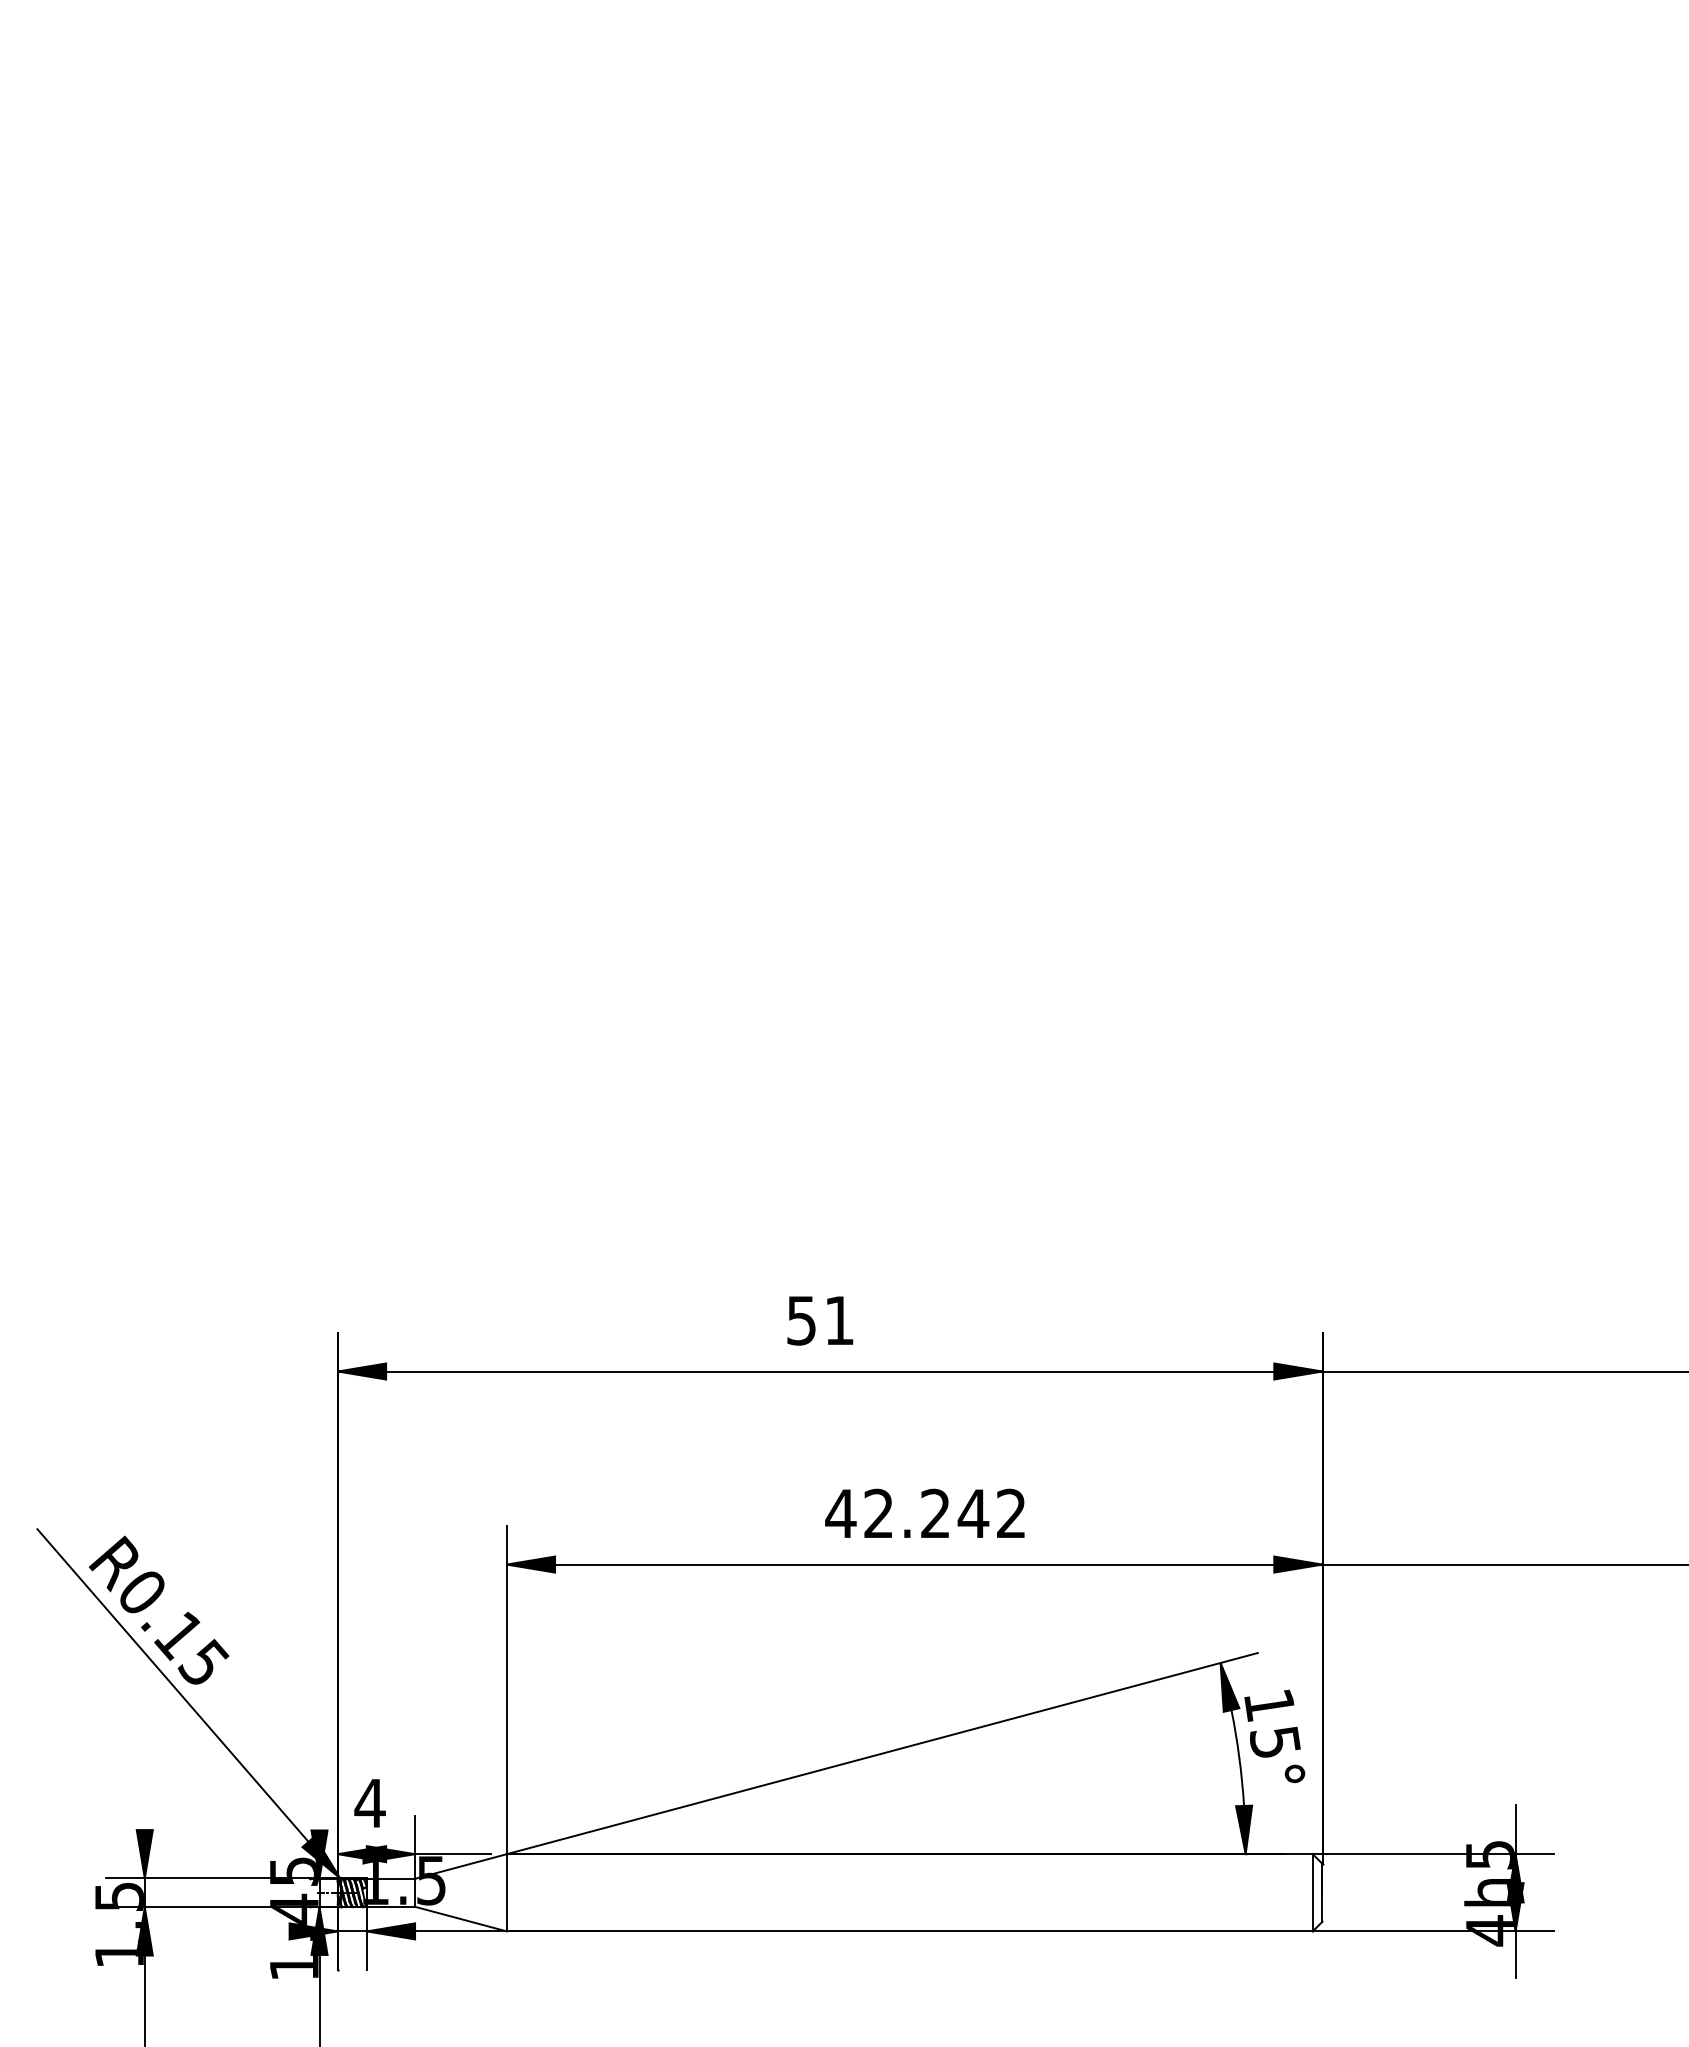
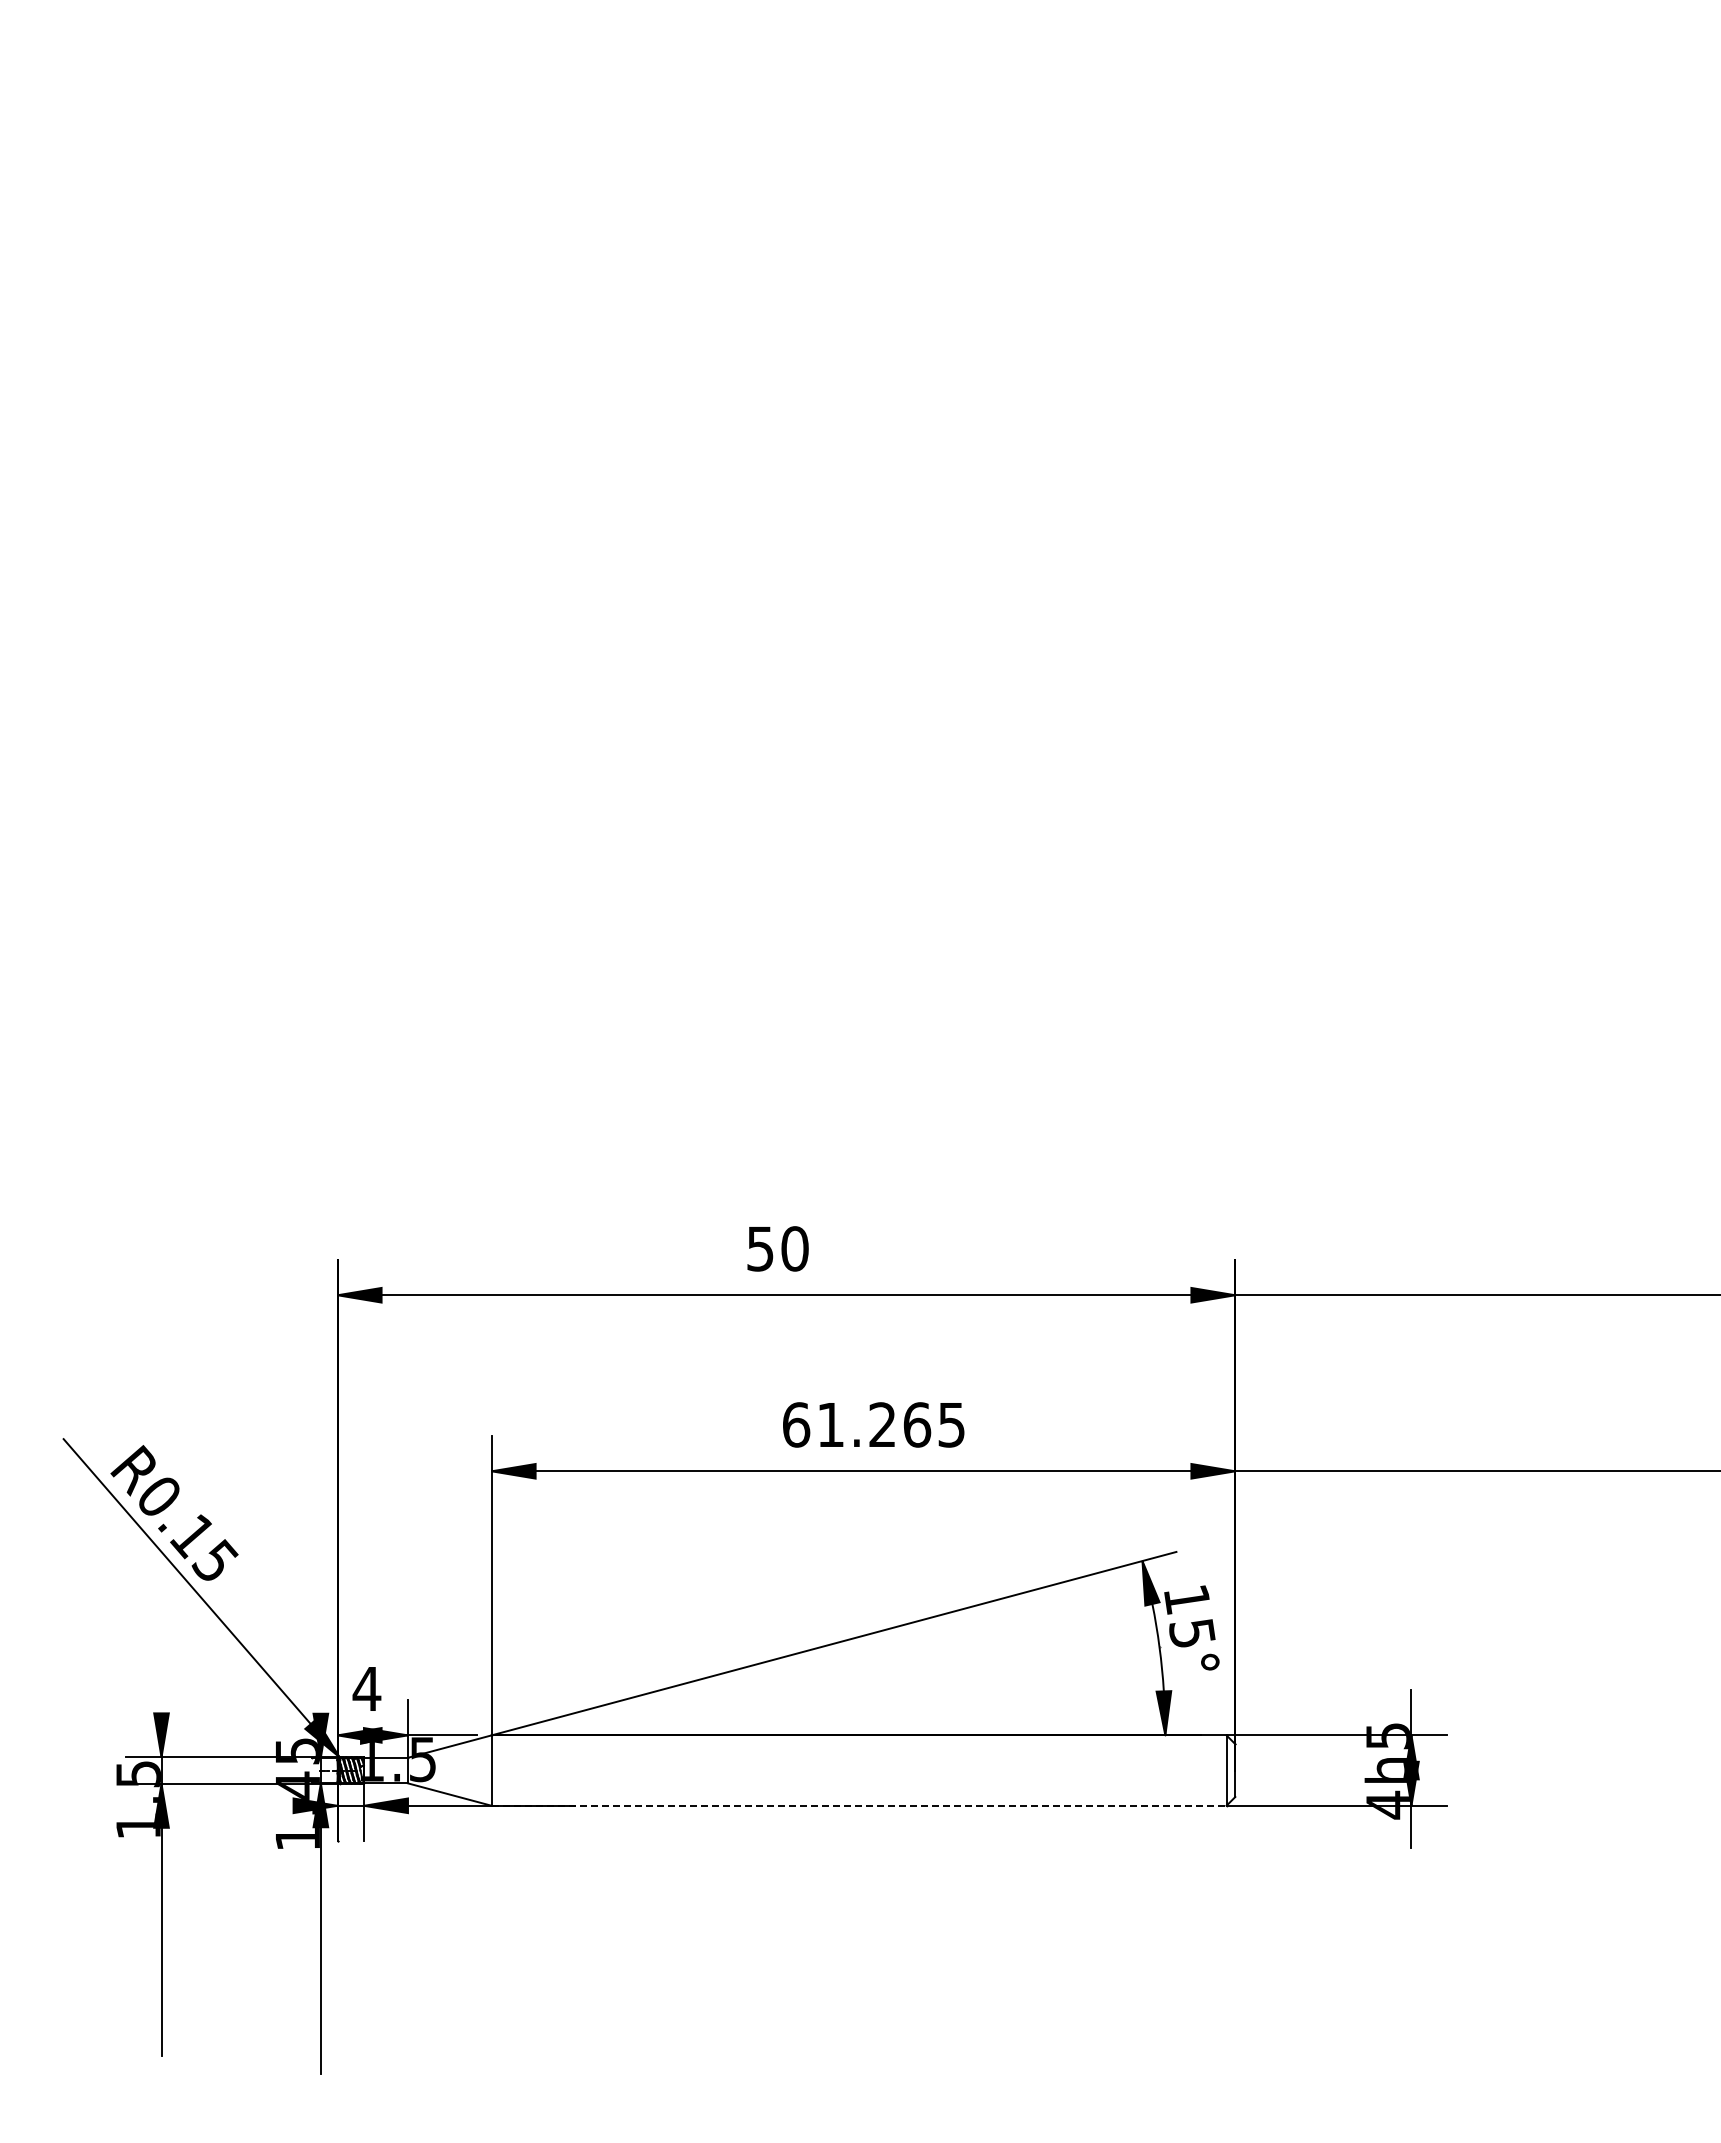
text: (838, 1320) -> (794, 1248), 51 -> 50
text: (924, 1513) -> (872, 1424), 42.242 -> 61.265
line: (910, 1931) -> (859, 1805), solid -> dashed

